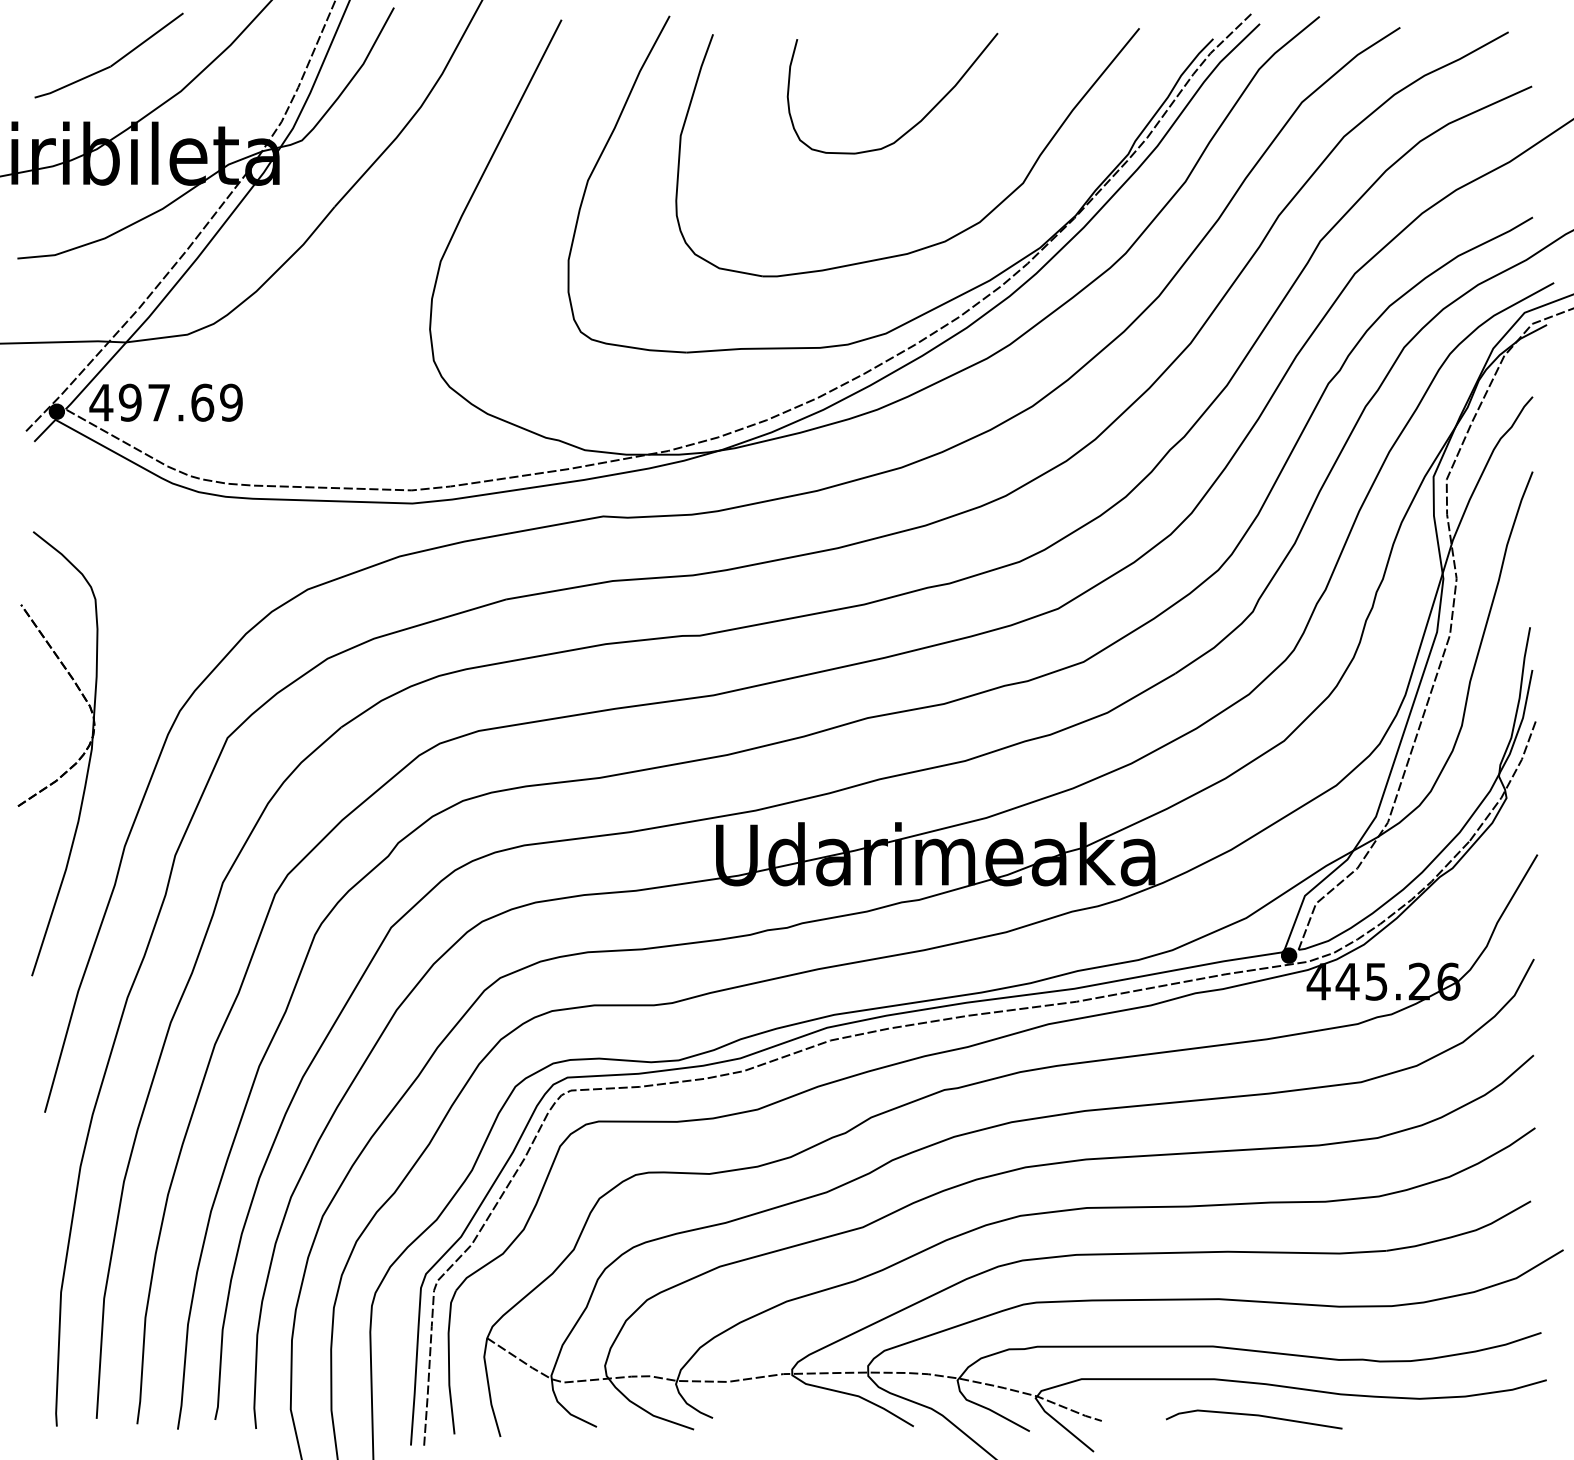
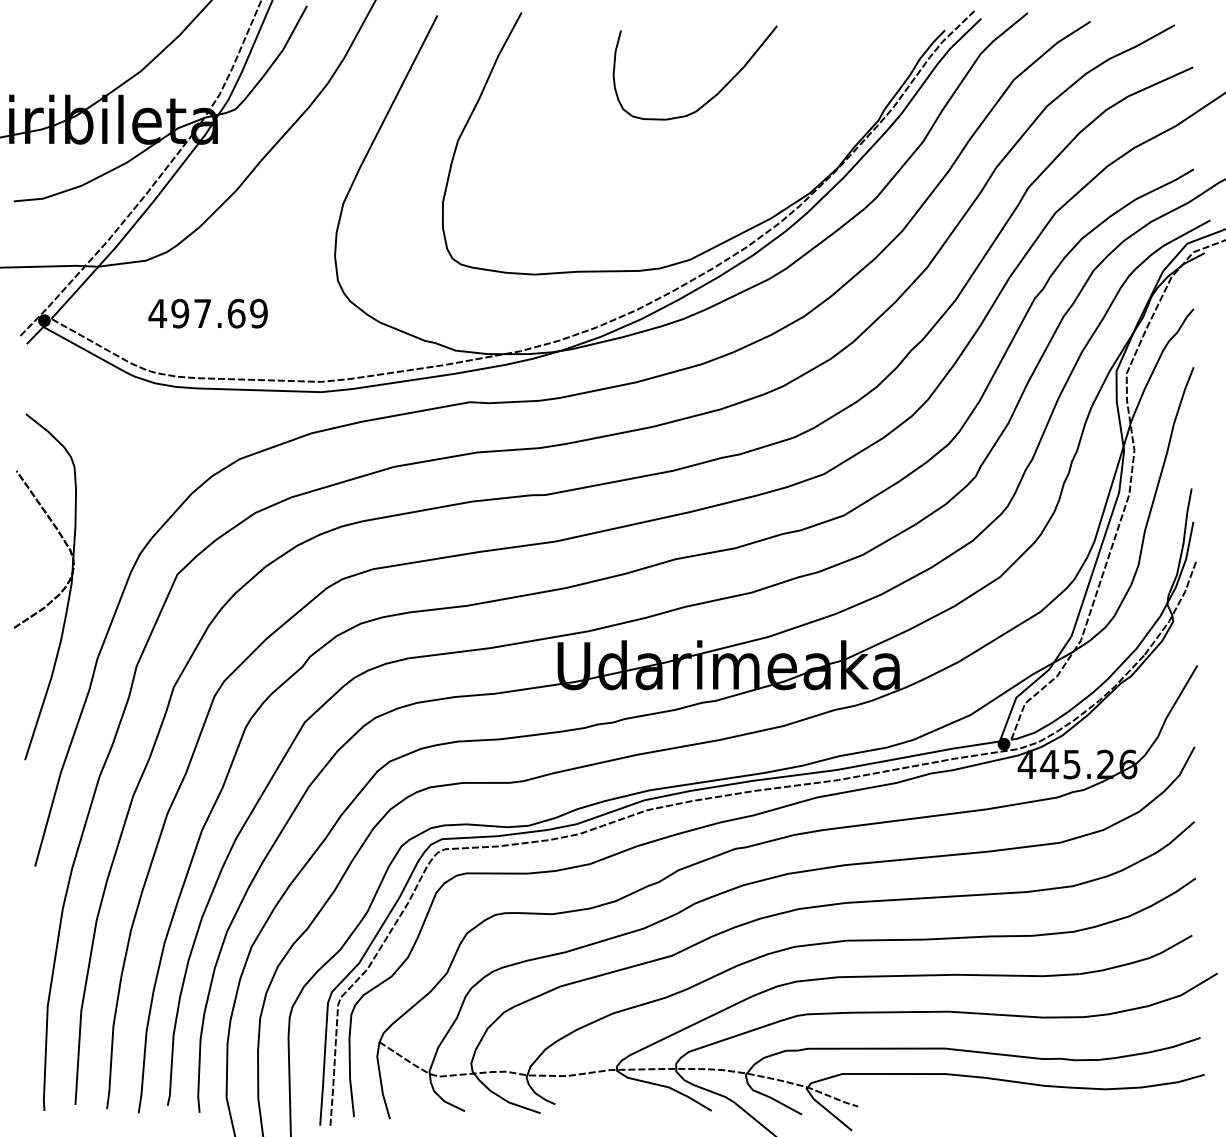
part: (115, 61) -> (90, 47), removed
part: (951, 236) -> (741, 184), removed
text: (165, 402) -> (207, 313), moved
line: (1255, 1416) -> (977, 1103), removed

